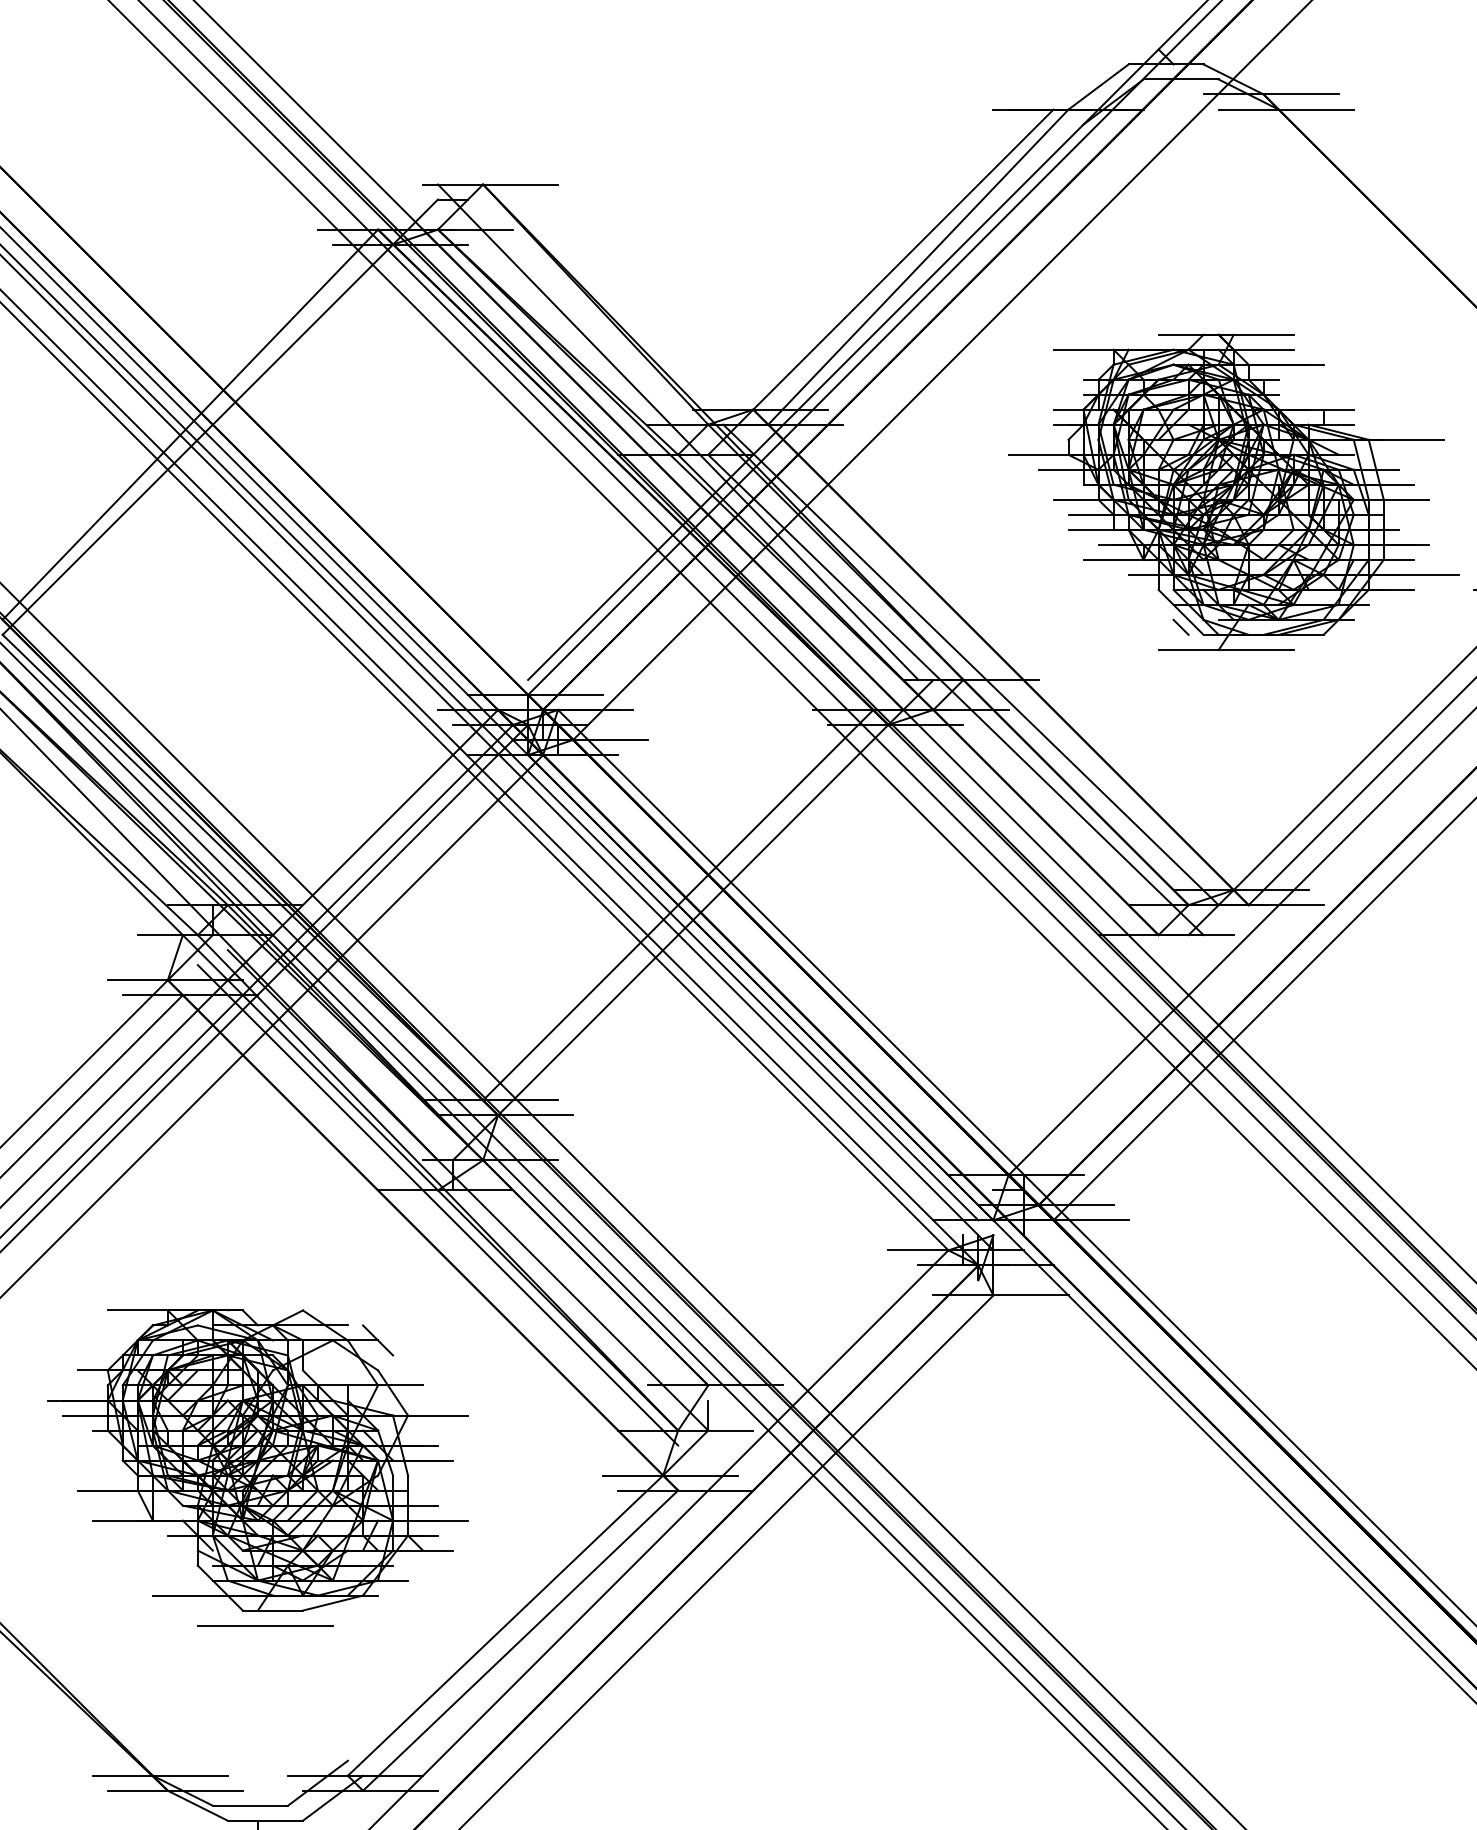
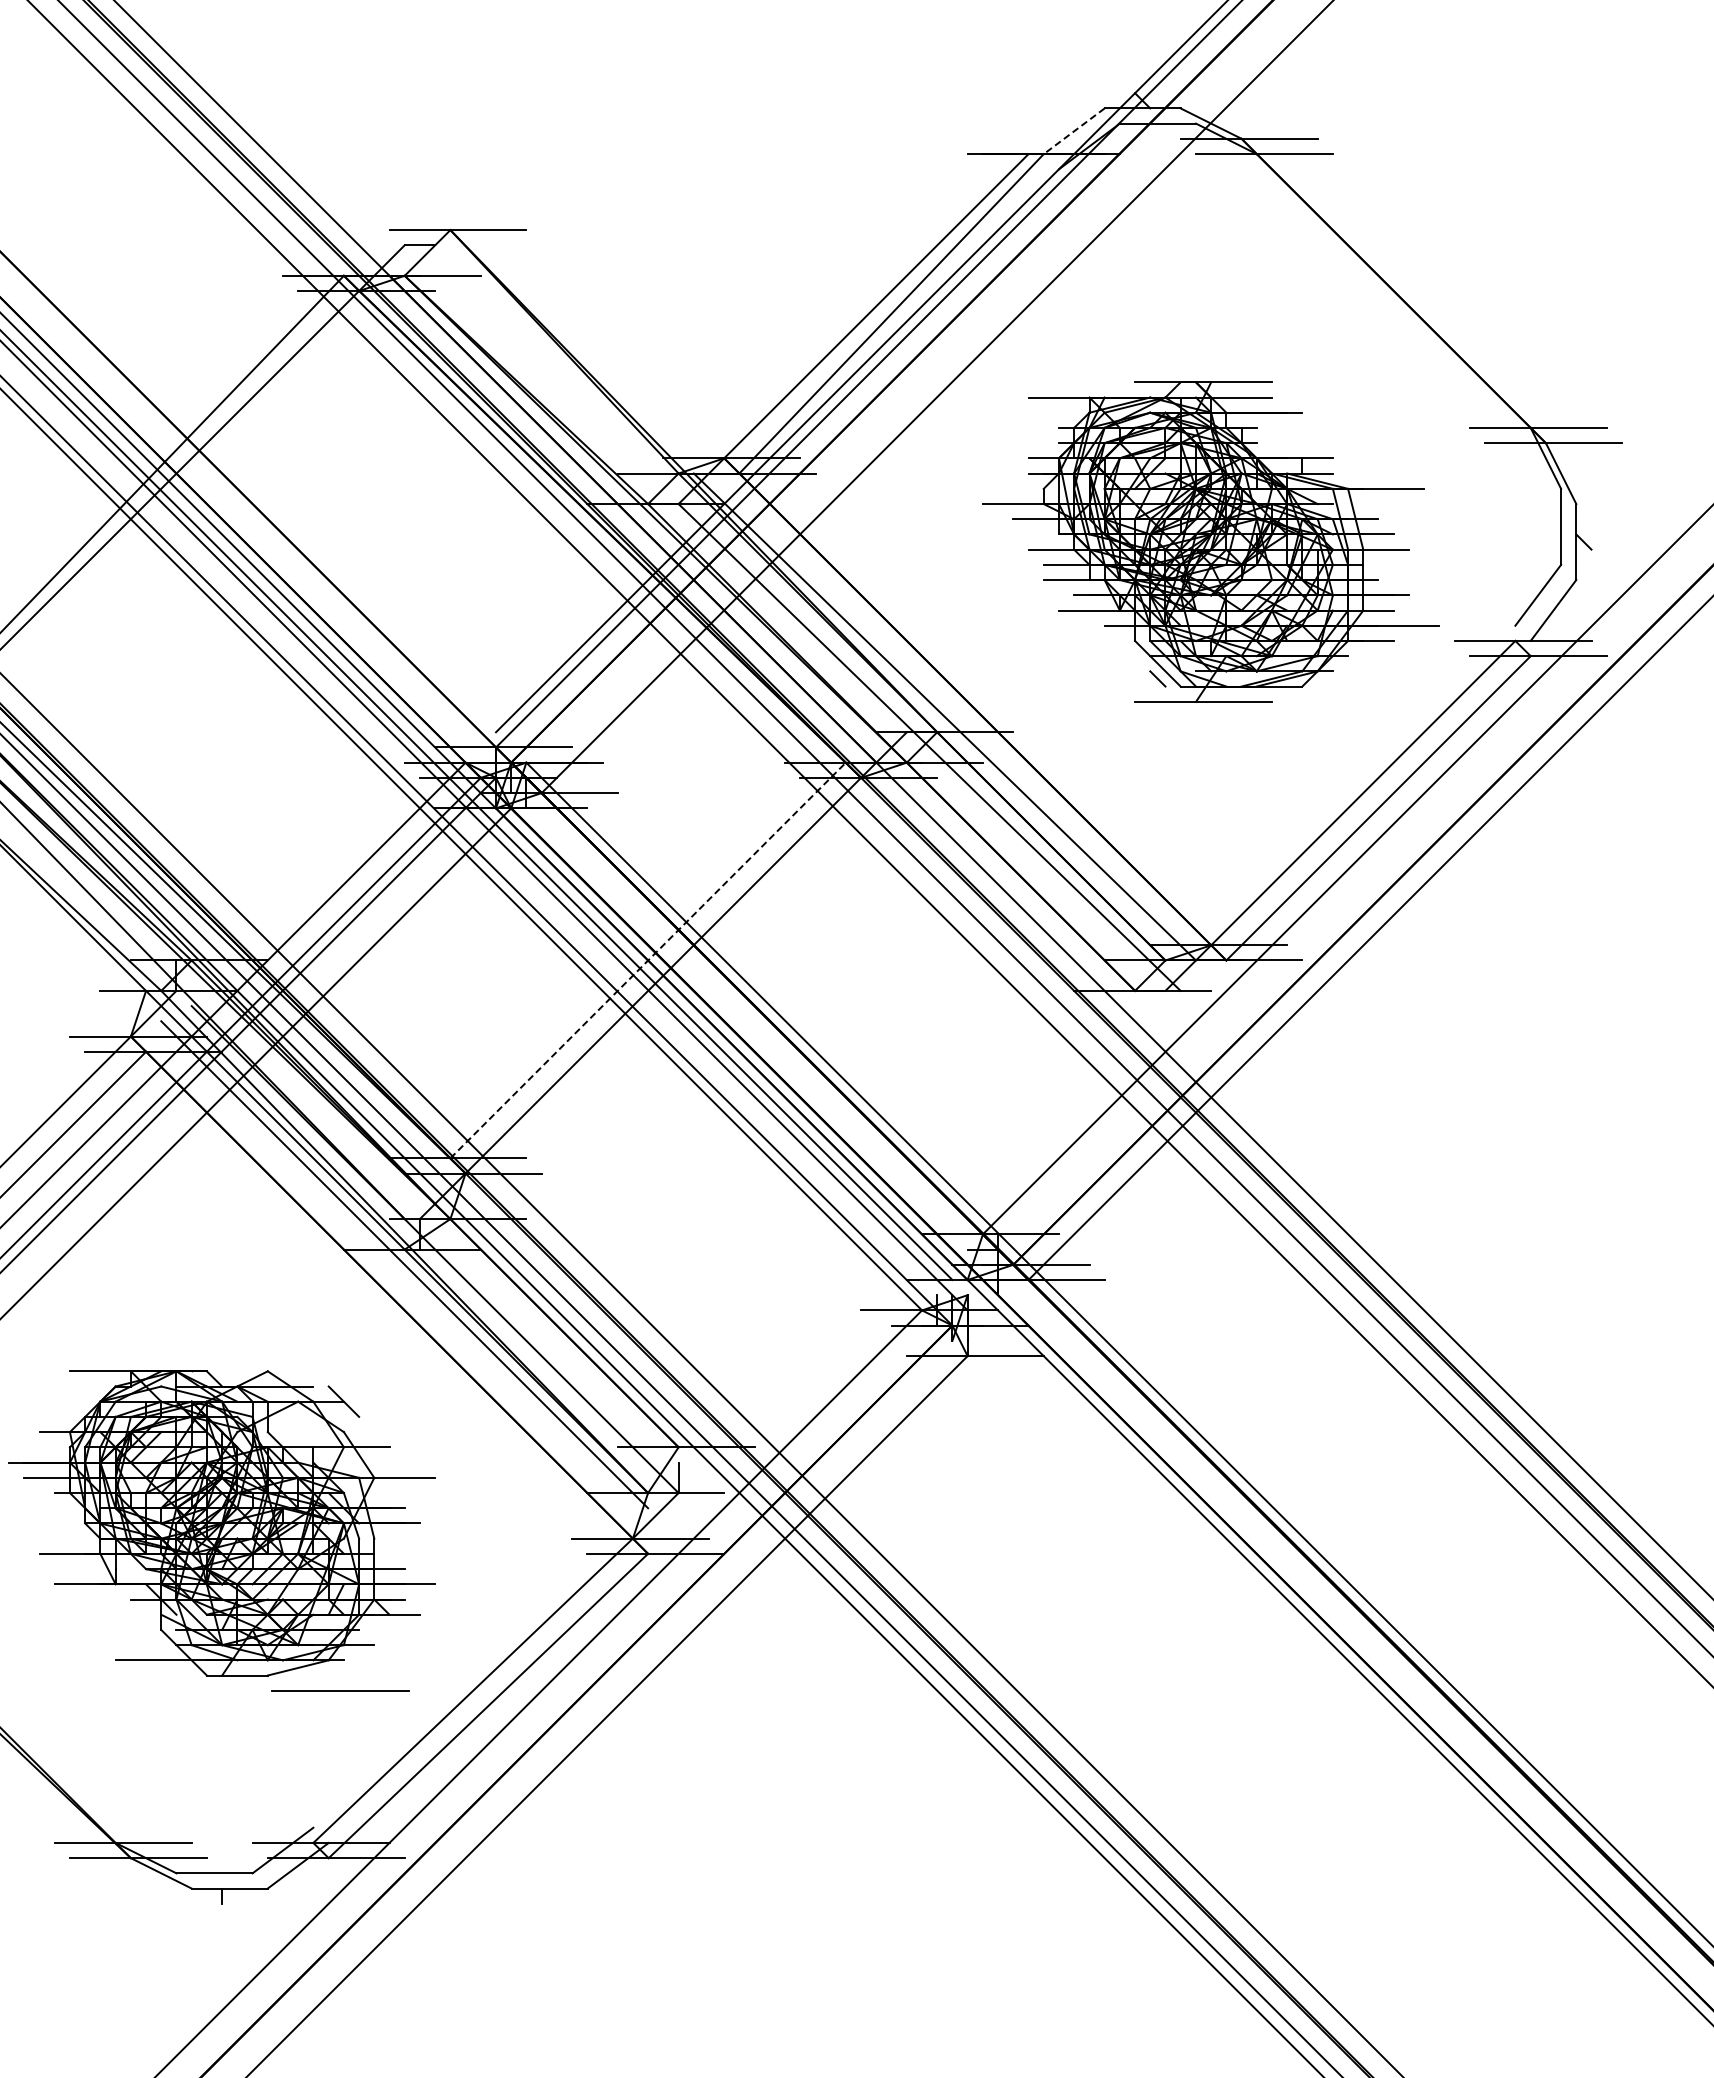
line: (1097, 87) -> (1073, 131), solid -> dashed
line: (677, 432) -> (647, 481), removed
line: (678, 905) -> (648, 960), solid -> dashed
line: (265, 1625) -> (340, 1690), moved

